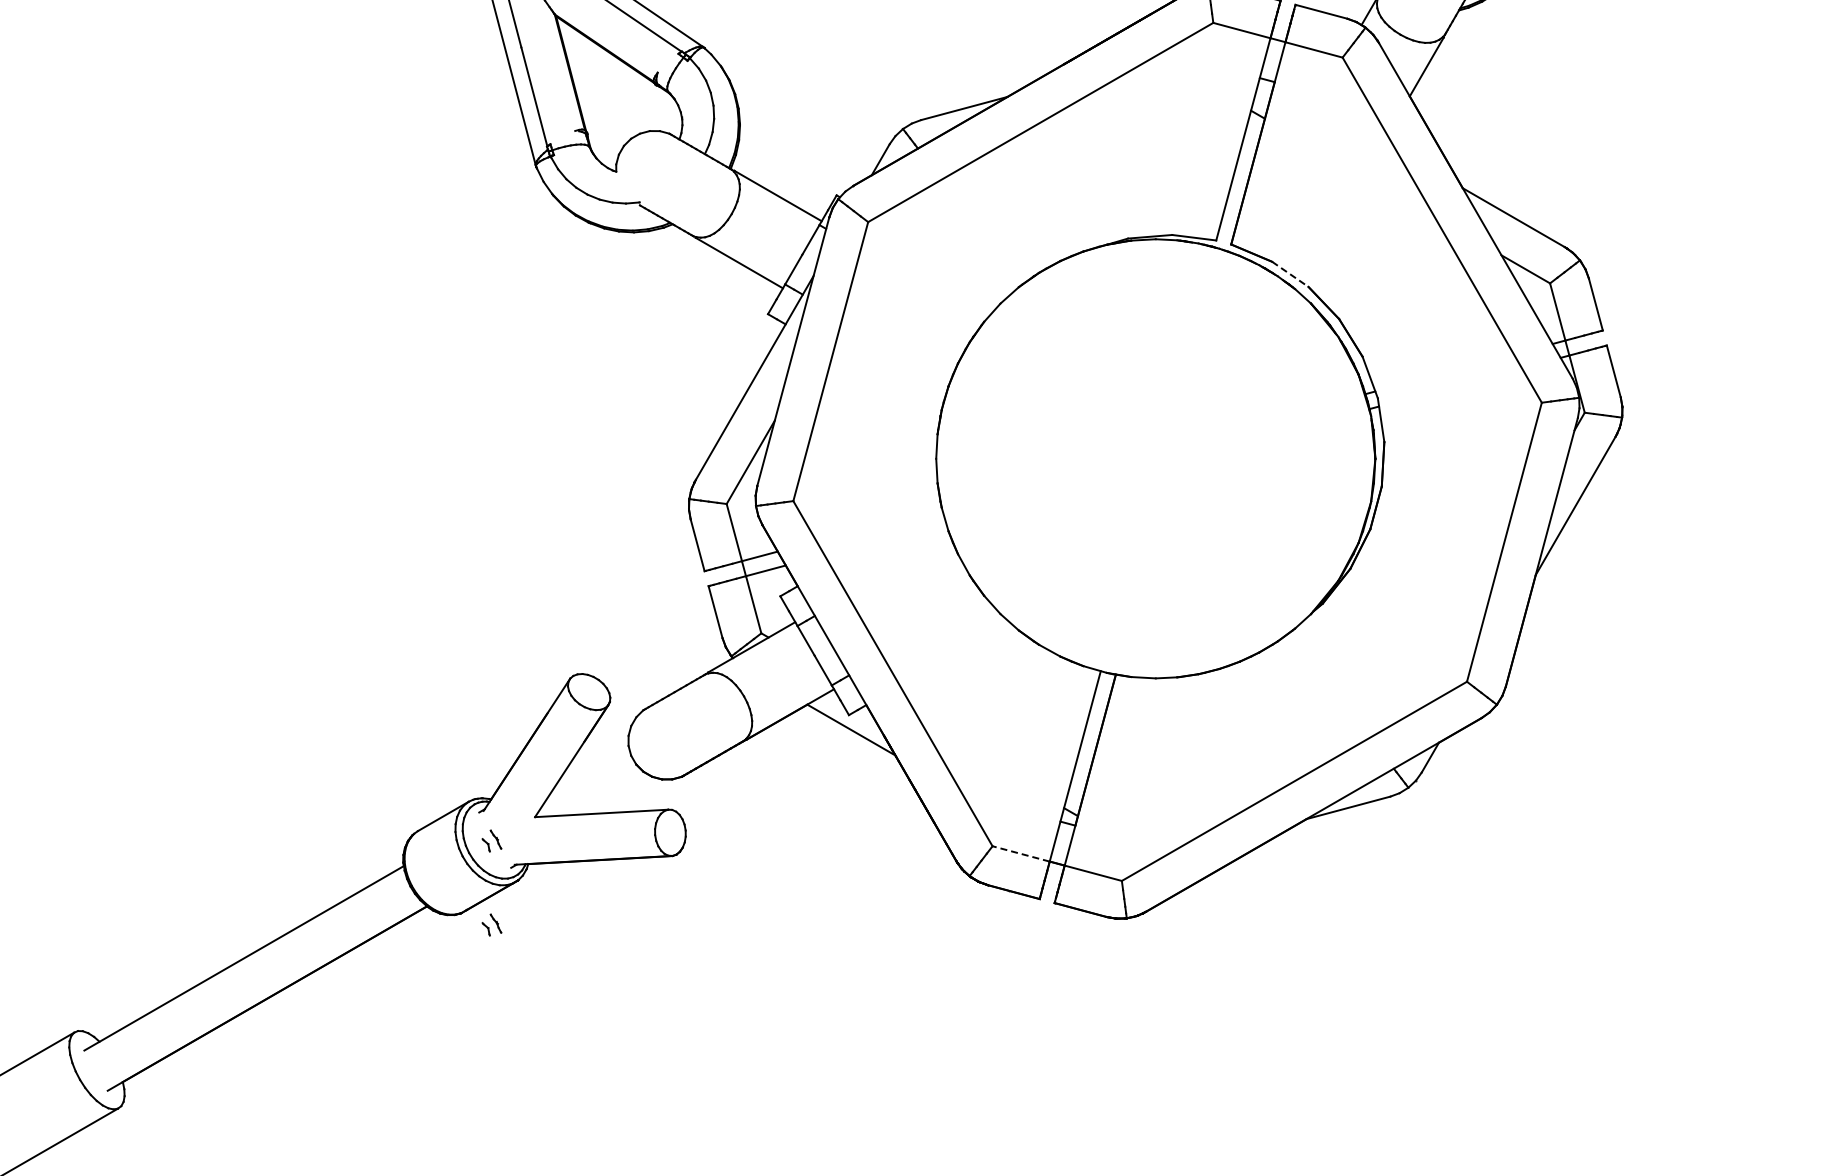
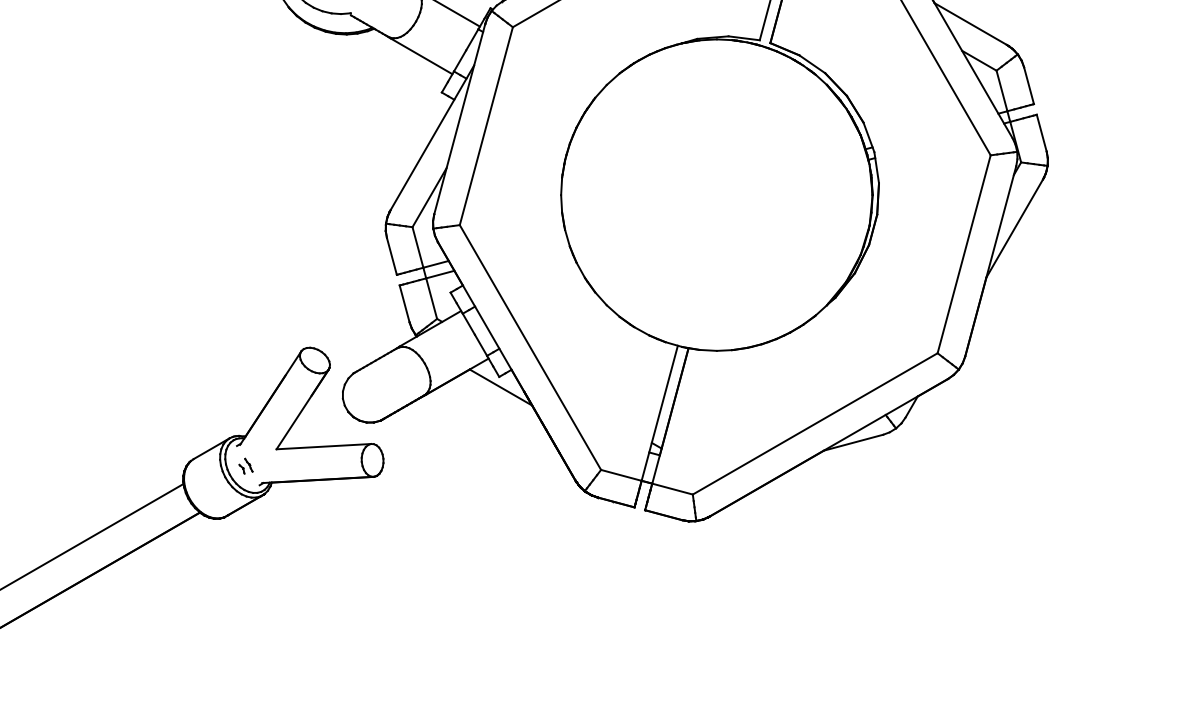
line: (1290, 274) -> (812, 64), dashed -> solid
line: (1021, 853) -> (621, 475), dashed -> solid
part: (491, 924) -> (245, 525), removed

